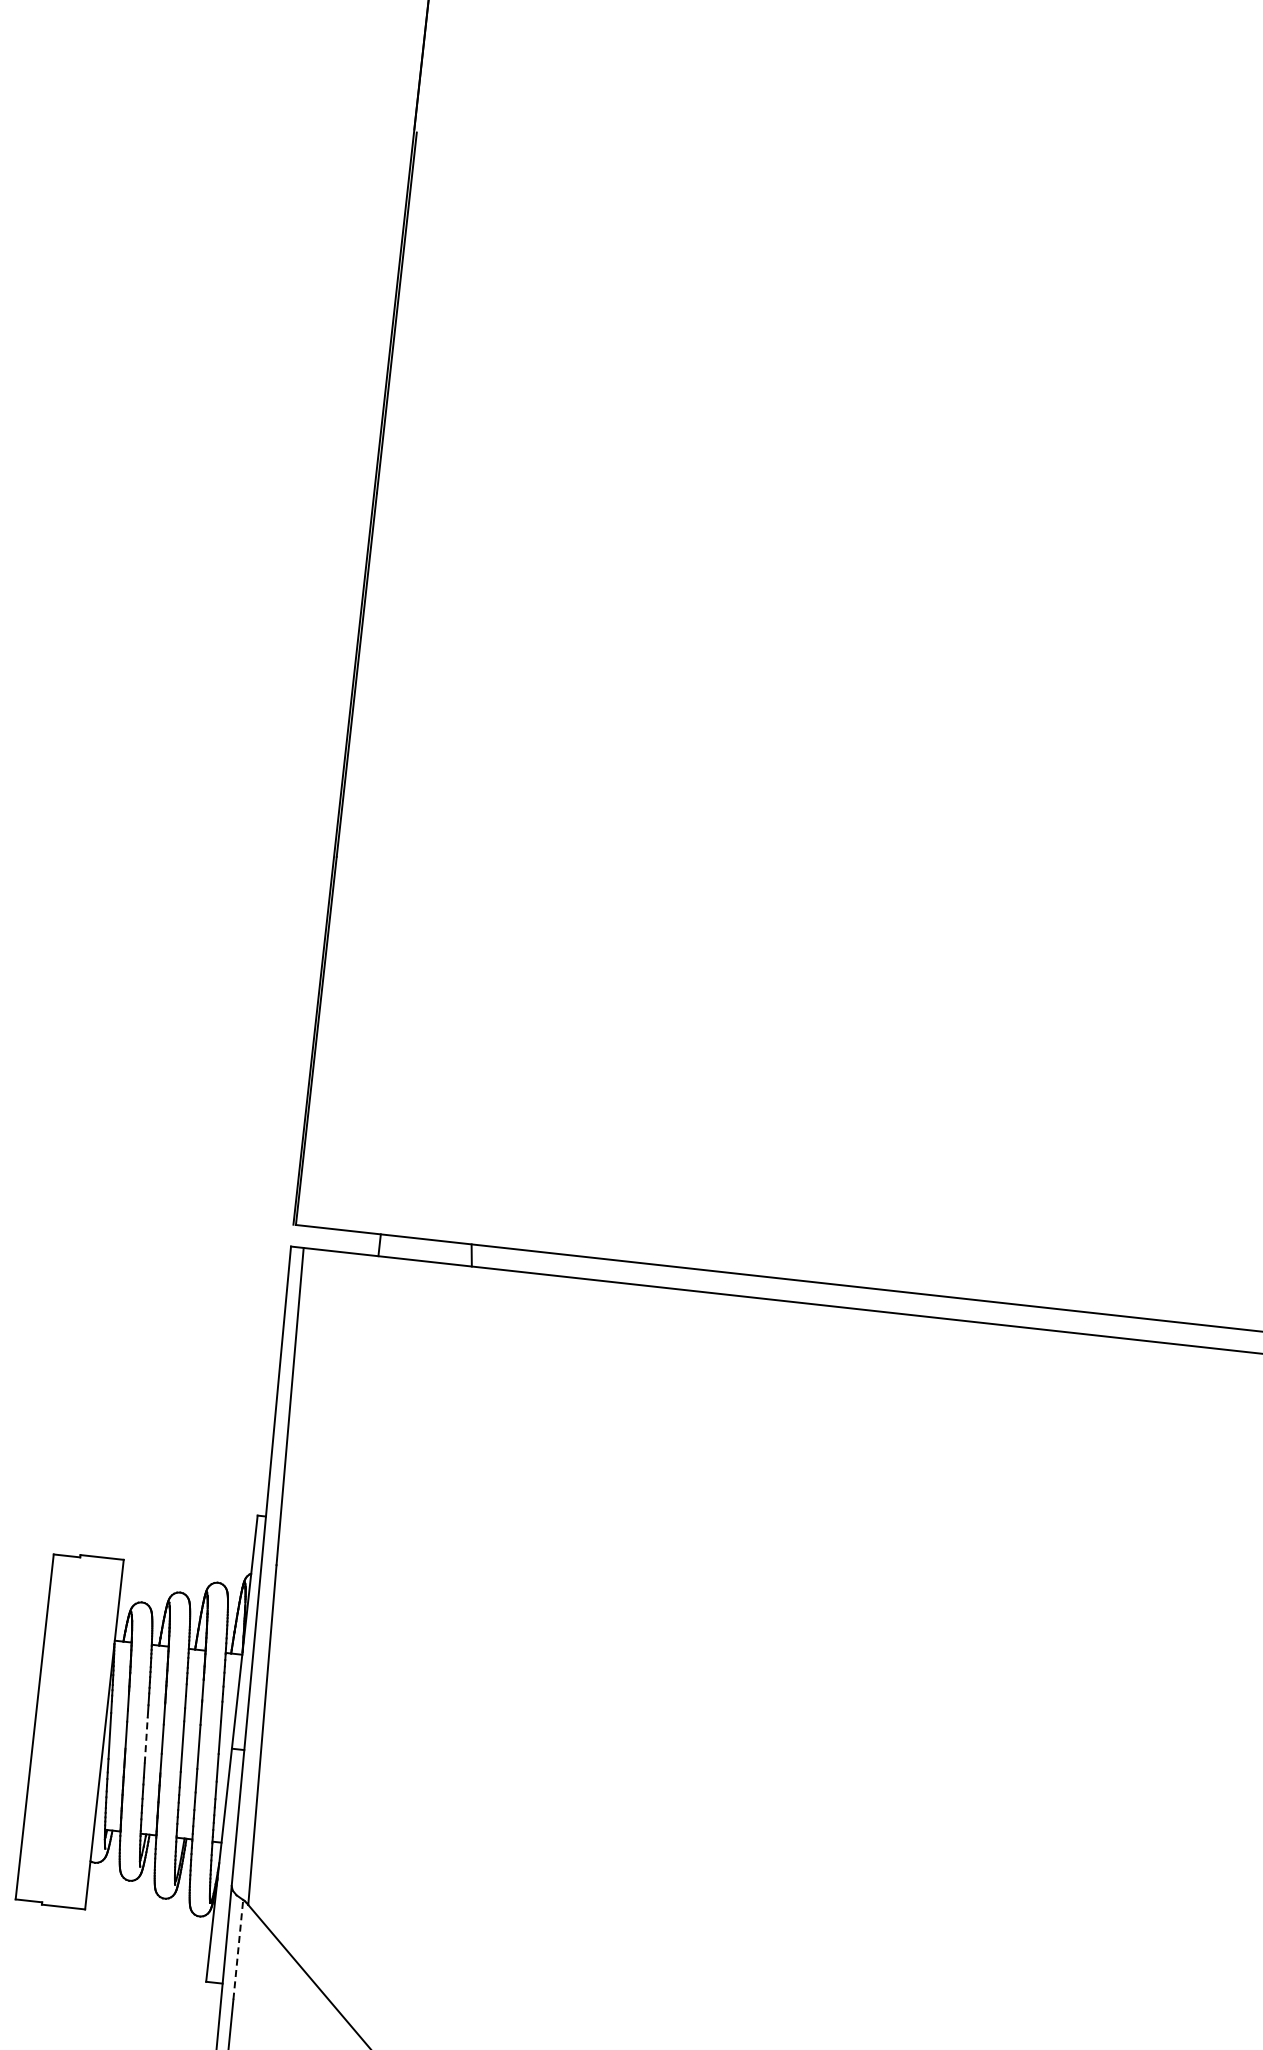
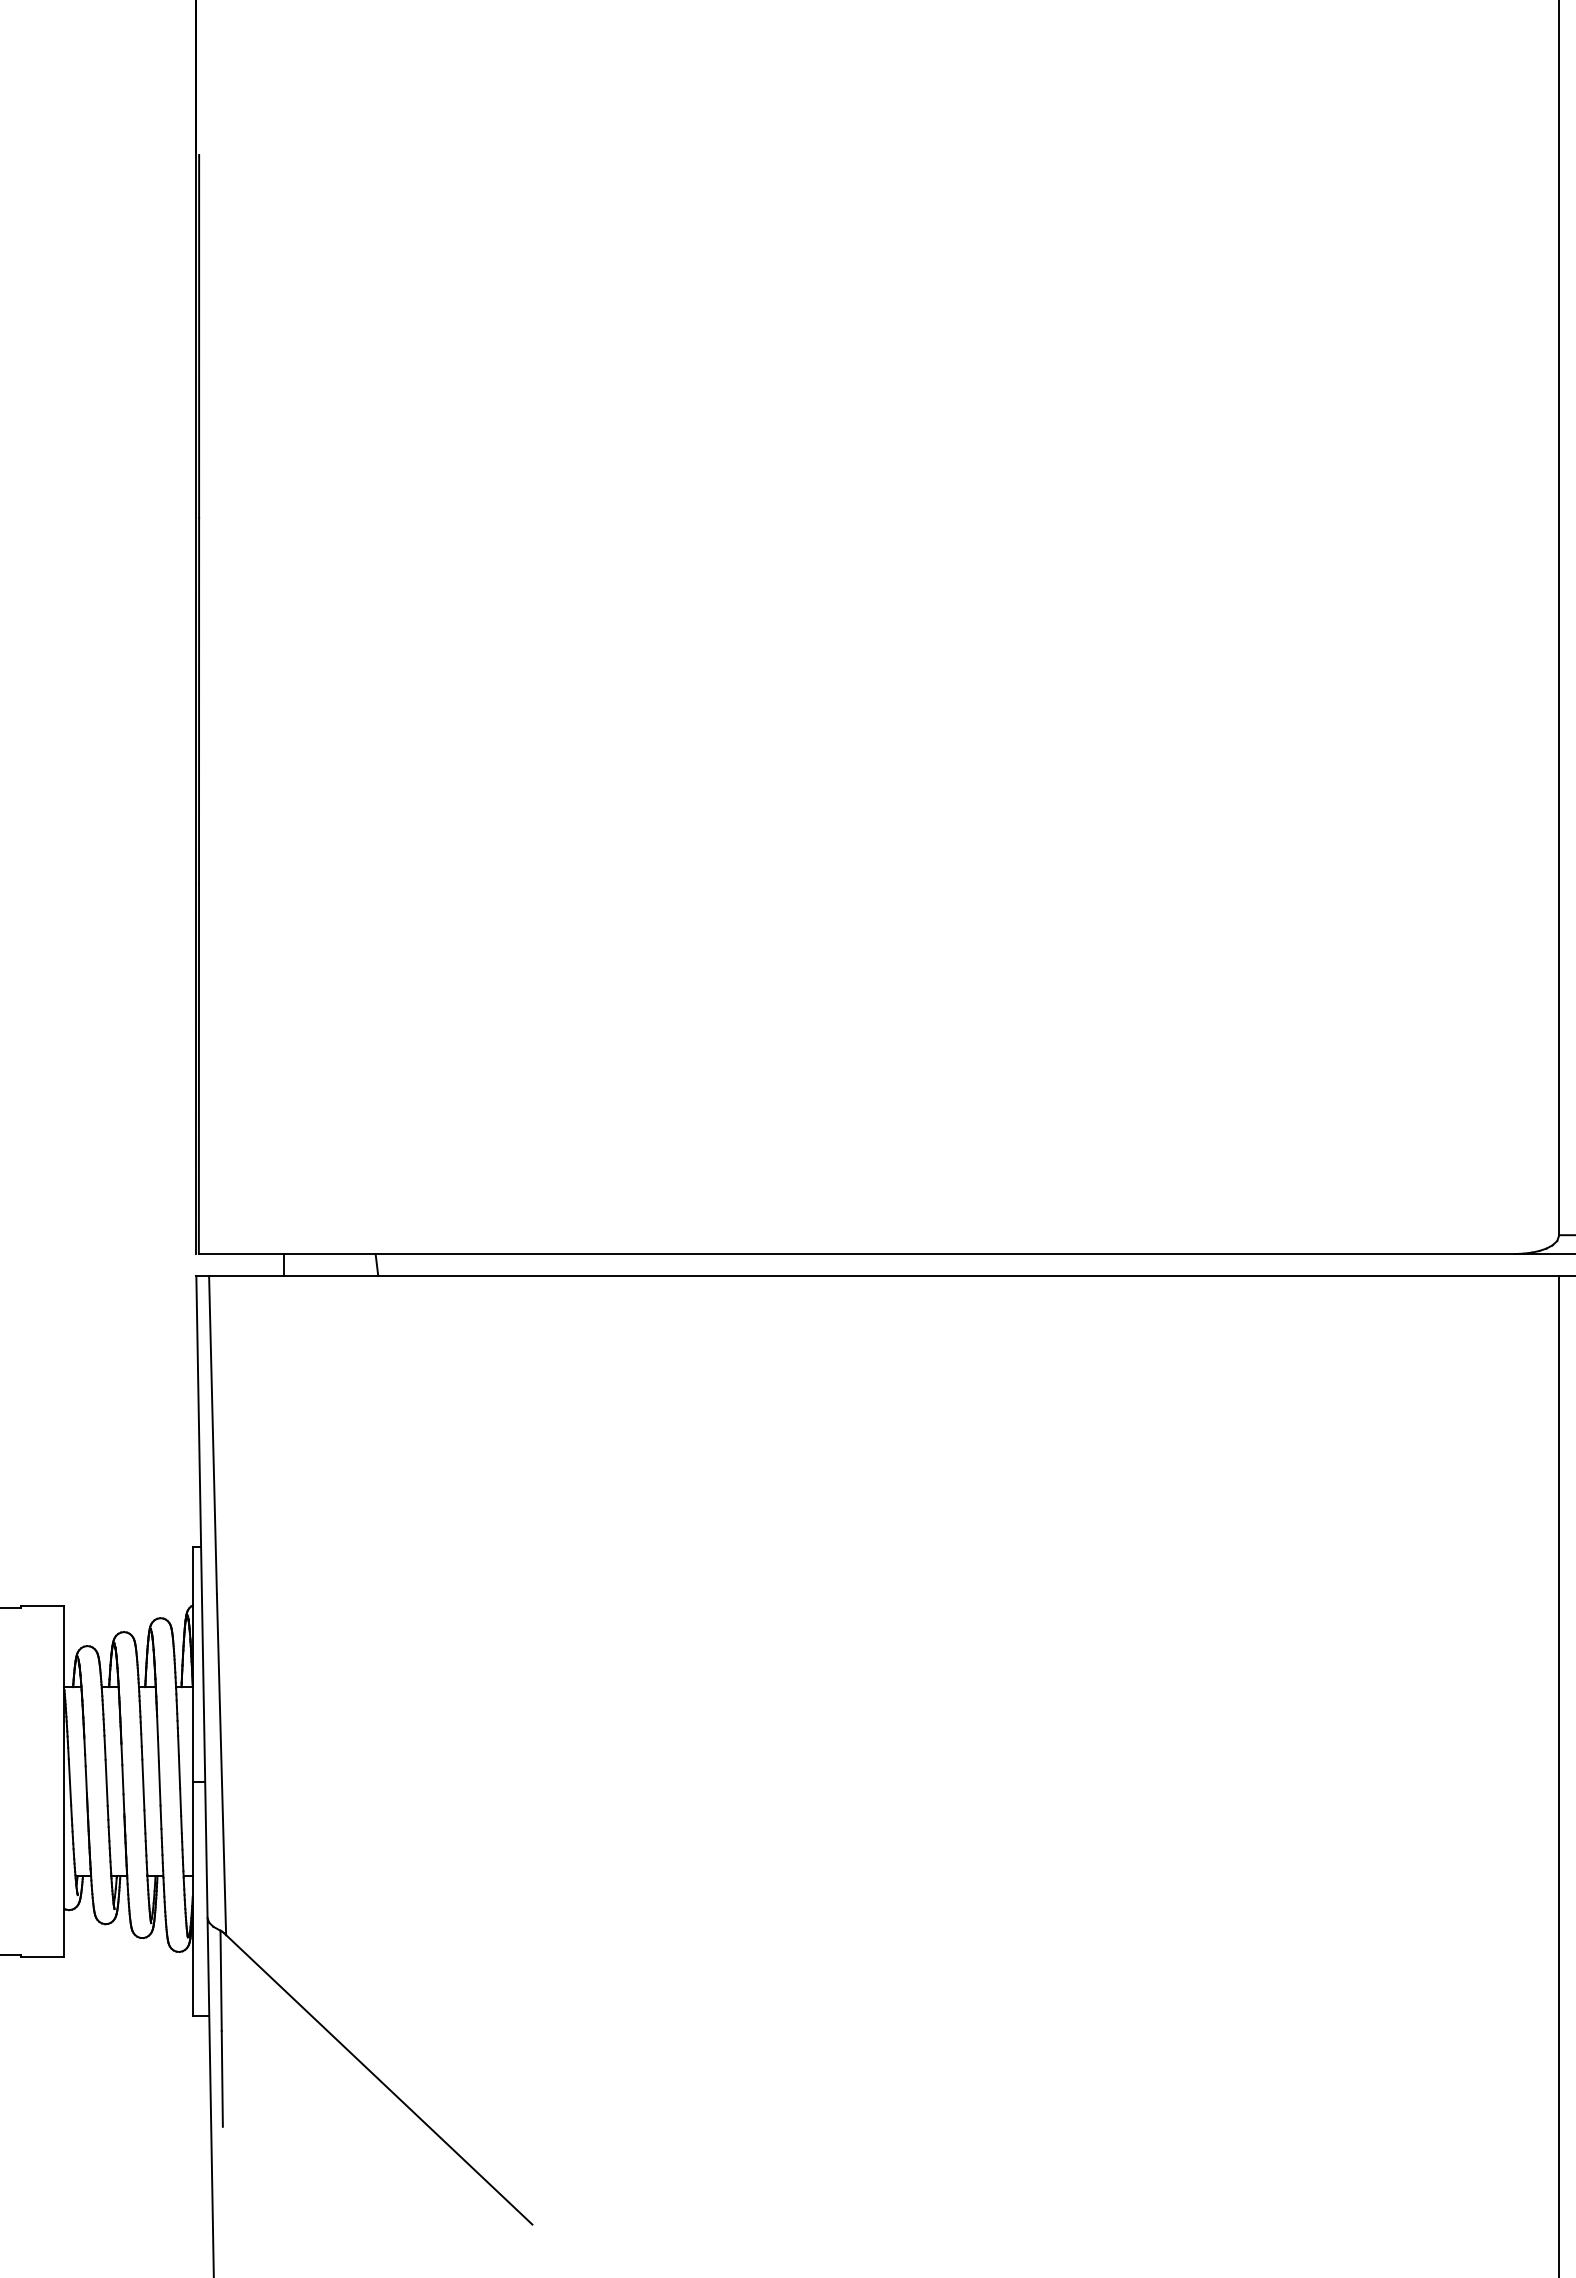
line: (146, 1740) -> (106, 1782), dashed -> solid
line: (238, 1949) -> (221, 1980), dashed -> solid

